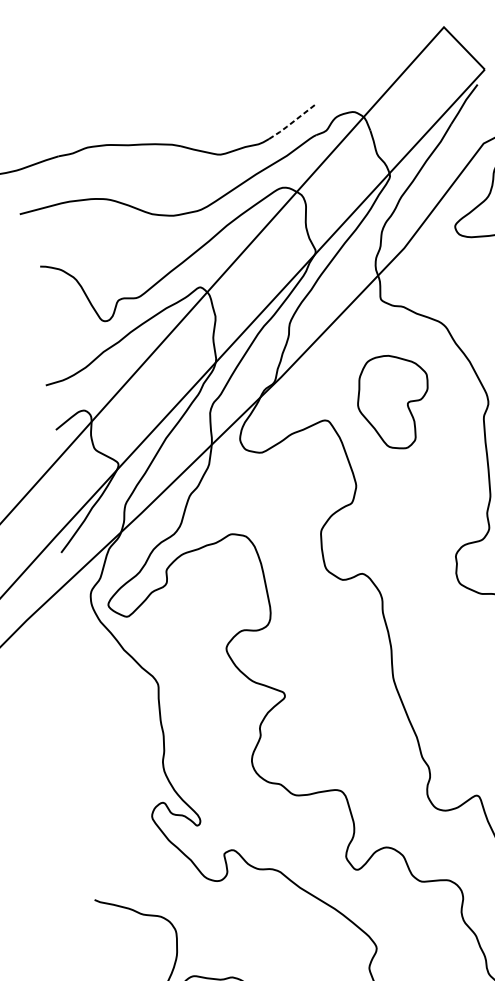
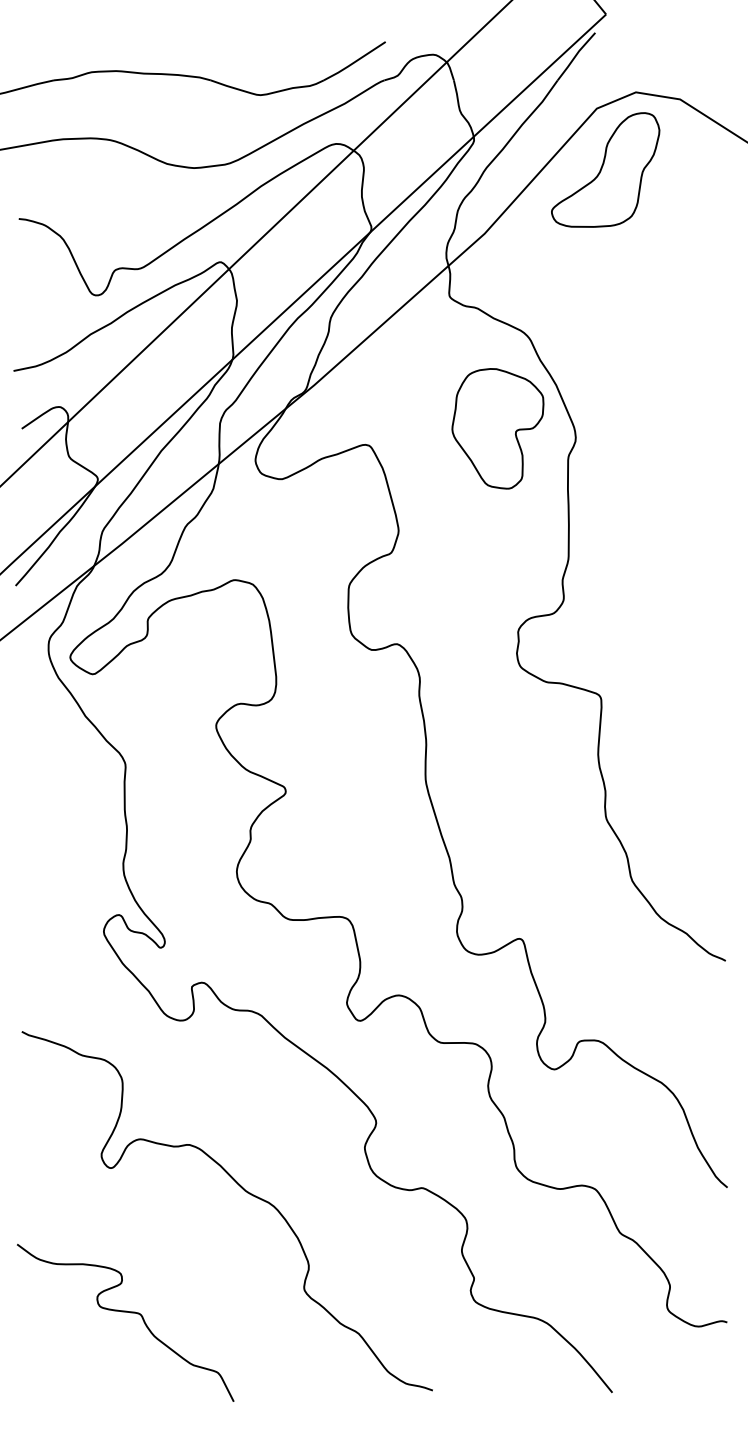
line: (291, 123) -> (354, 62), dashed -> solid
part: (393, 402) -> (497, 428), moved

